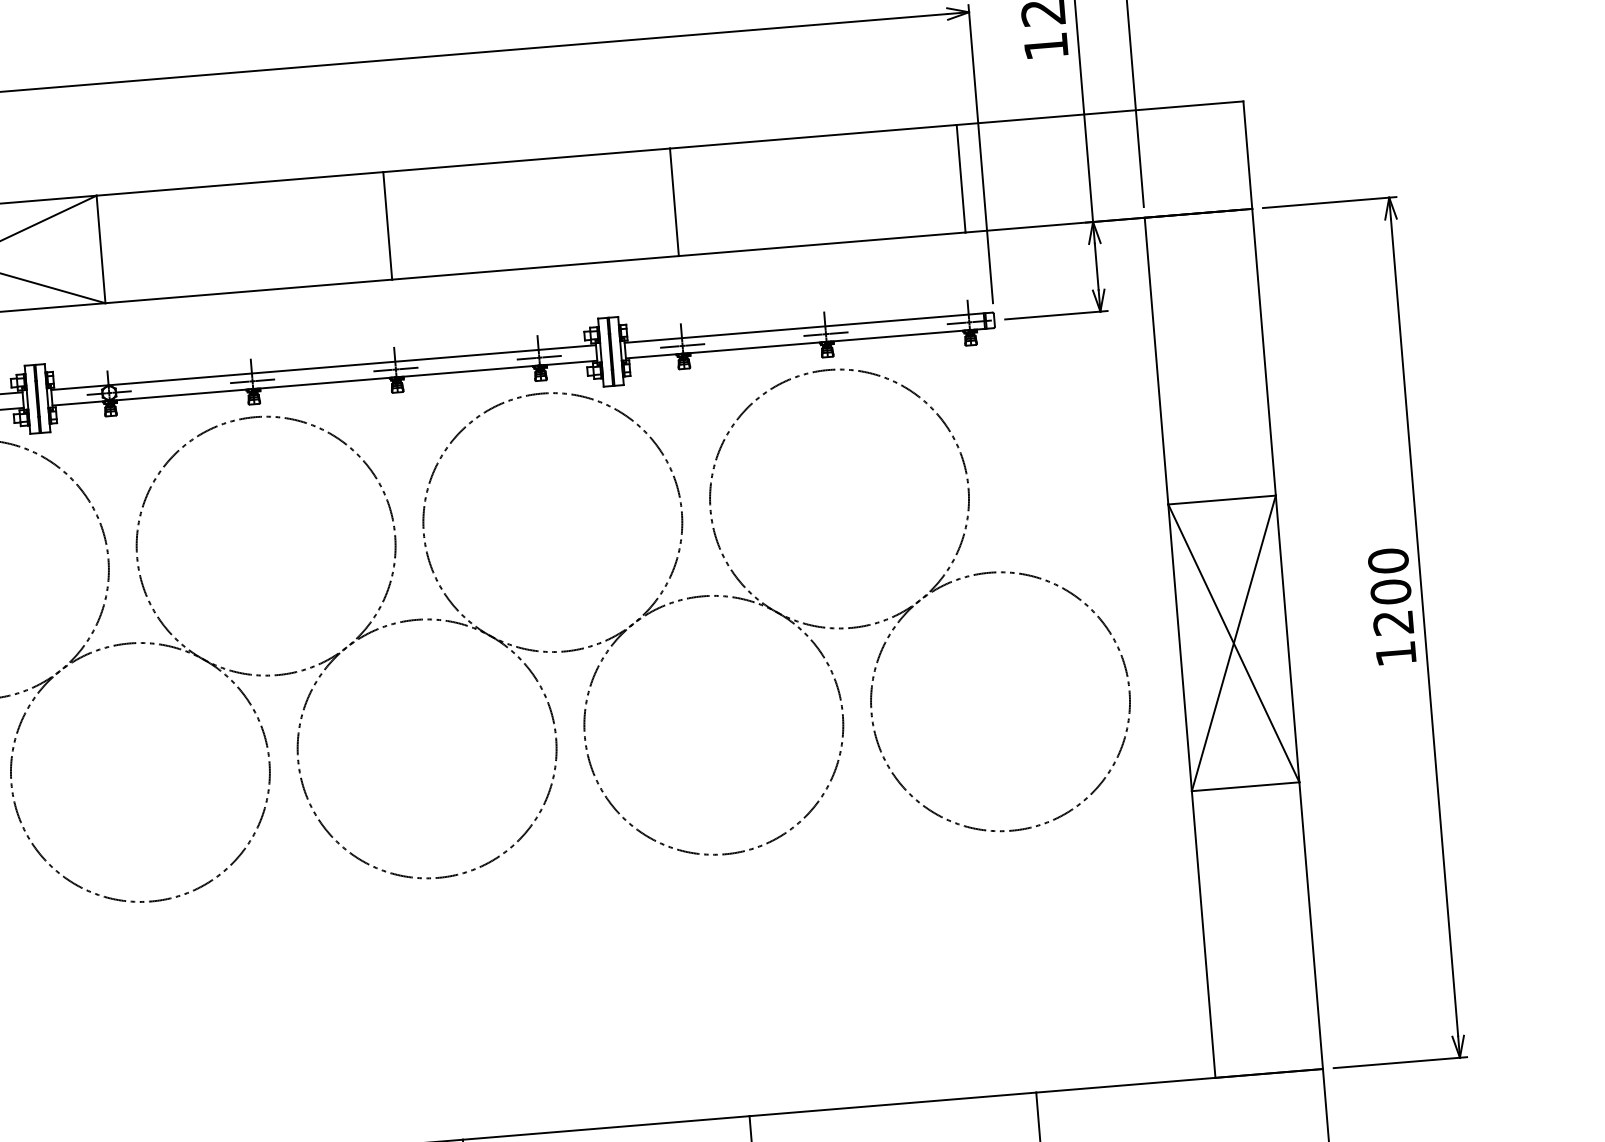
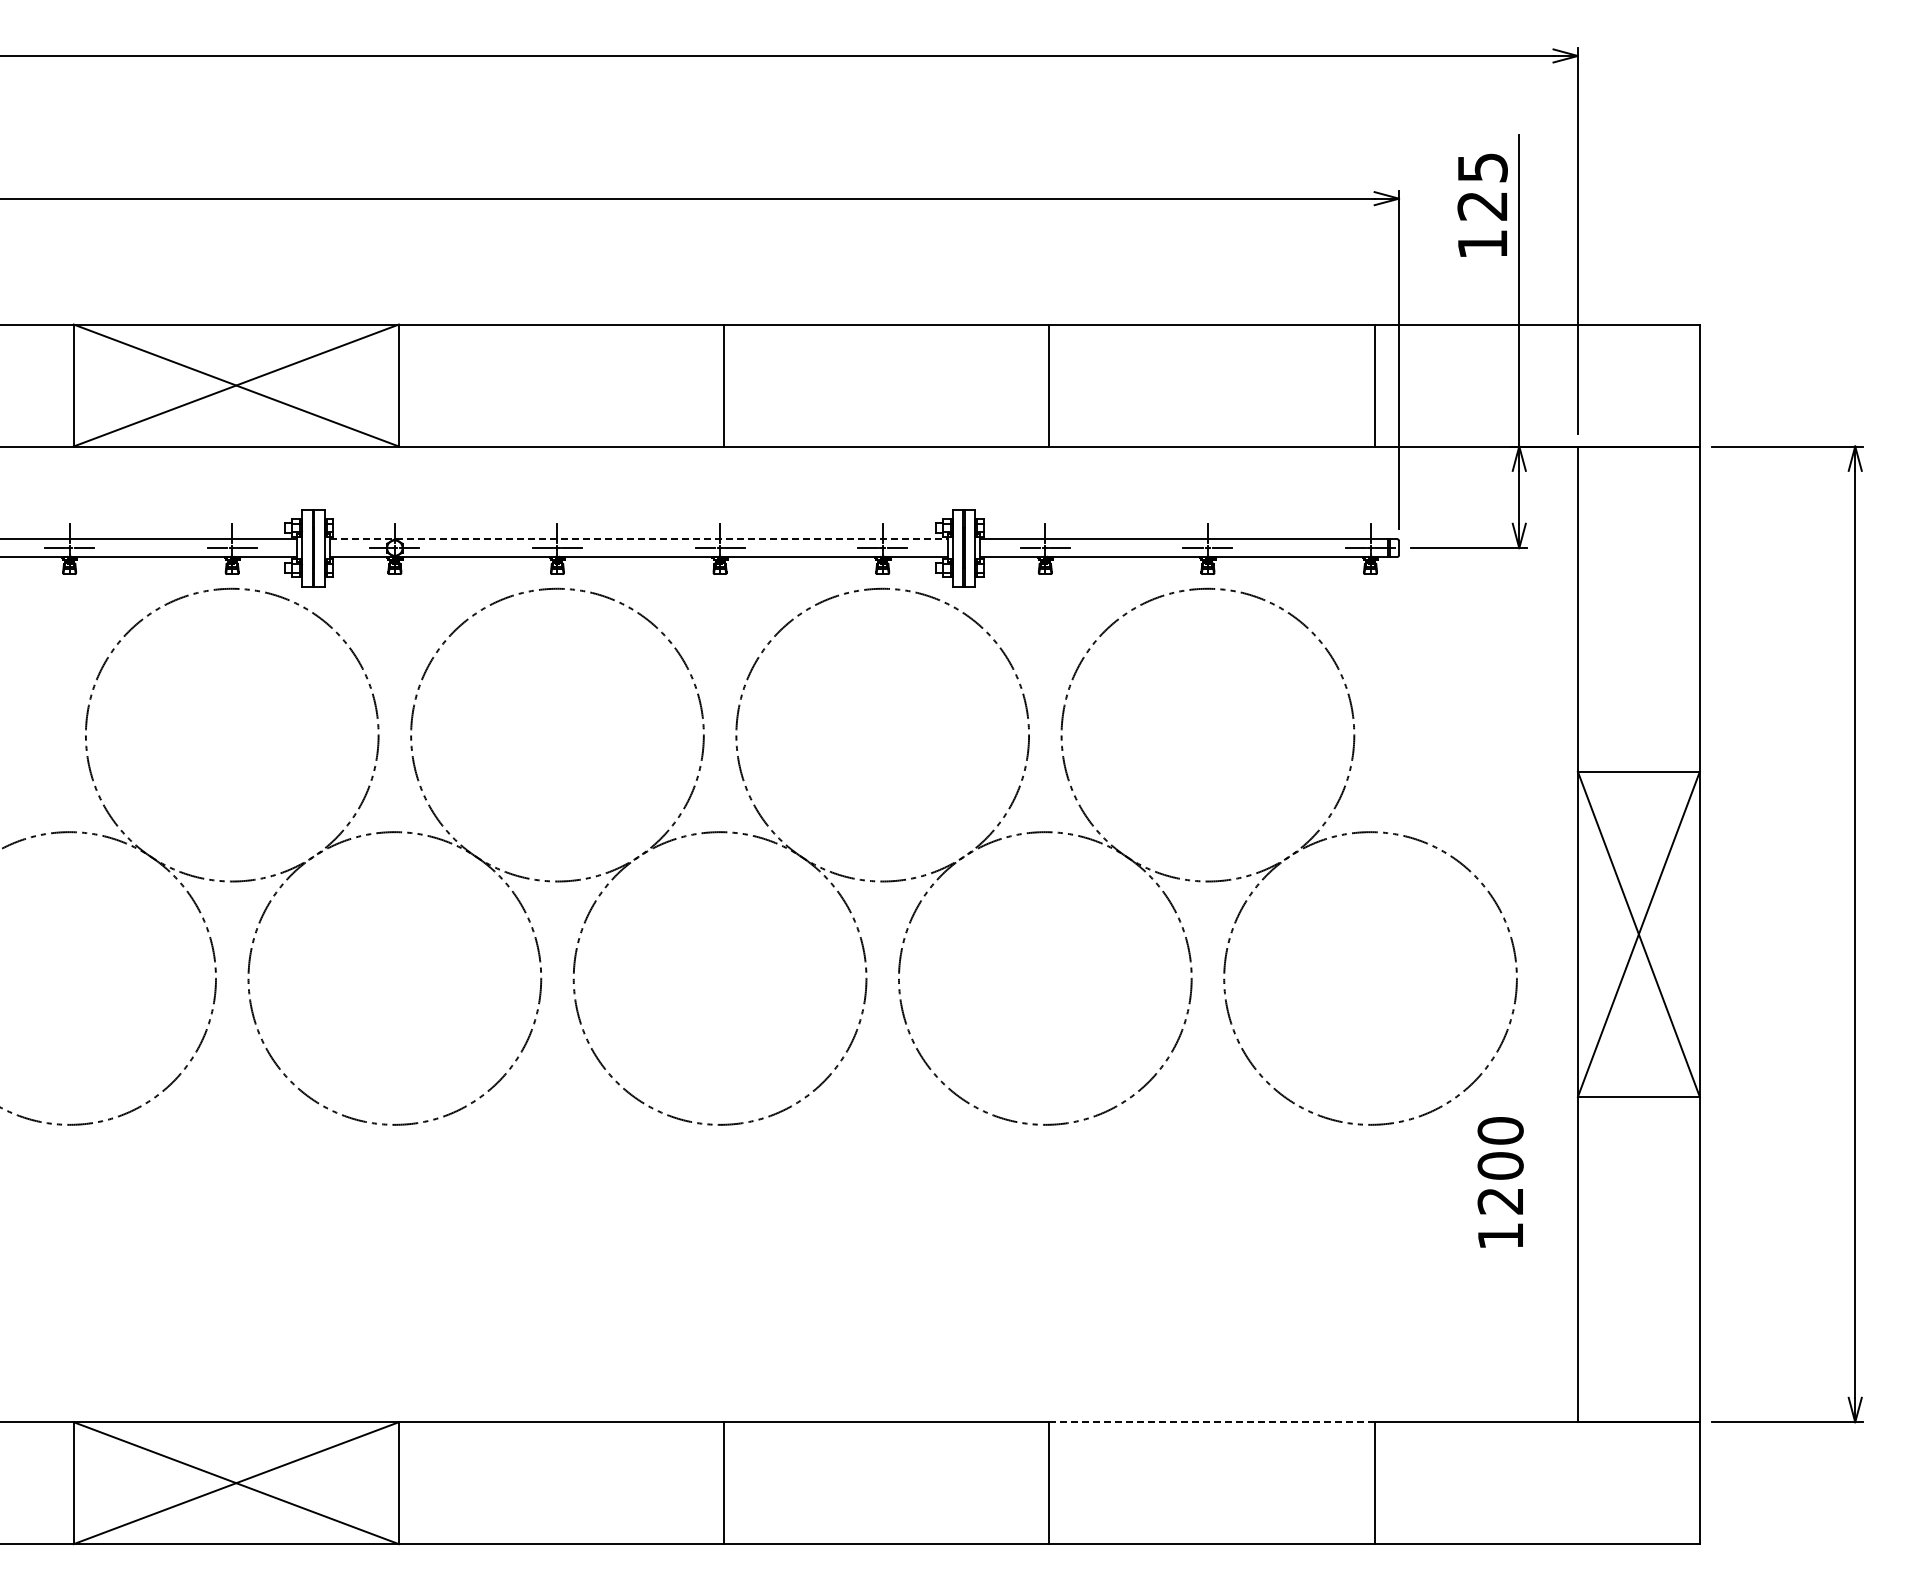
line: (323, 367) -> (638, 539), solid -> dashed
text: (1392, 606) -> (1500, 1182), moved
line: (893, 1104) -> (1212, 1422), solid -> dashed

